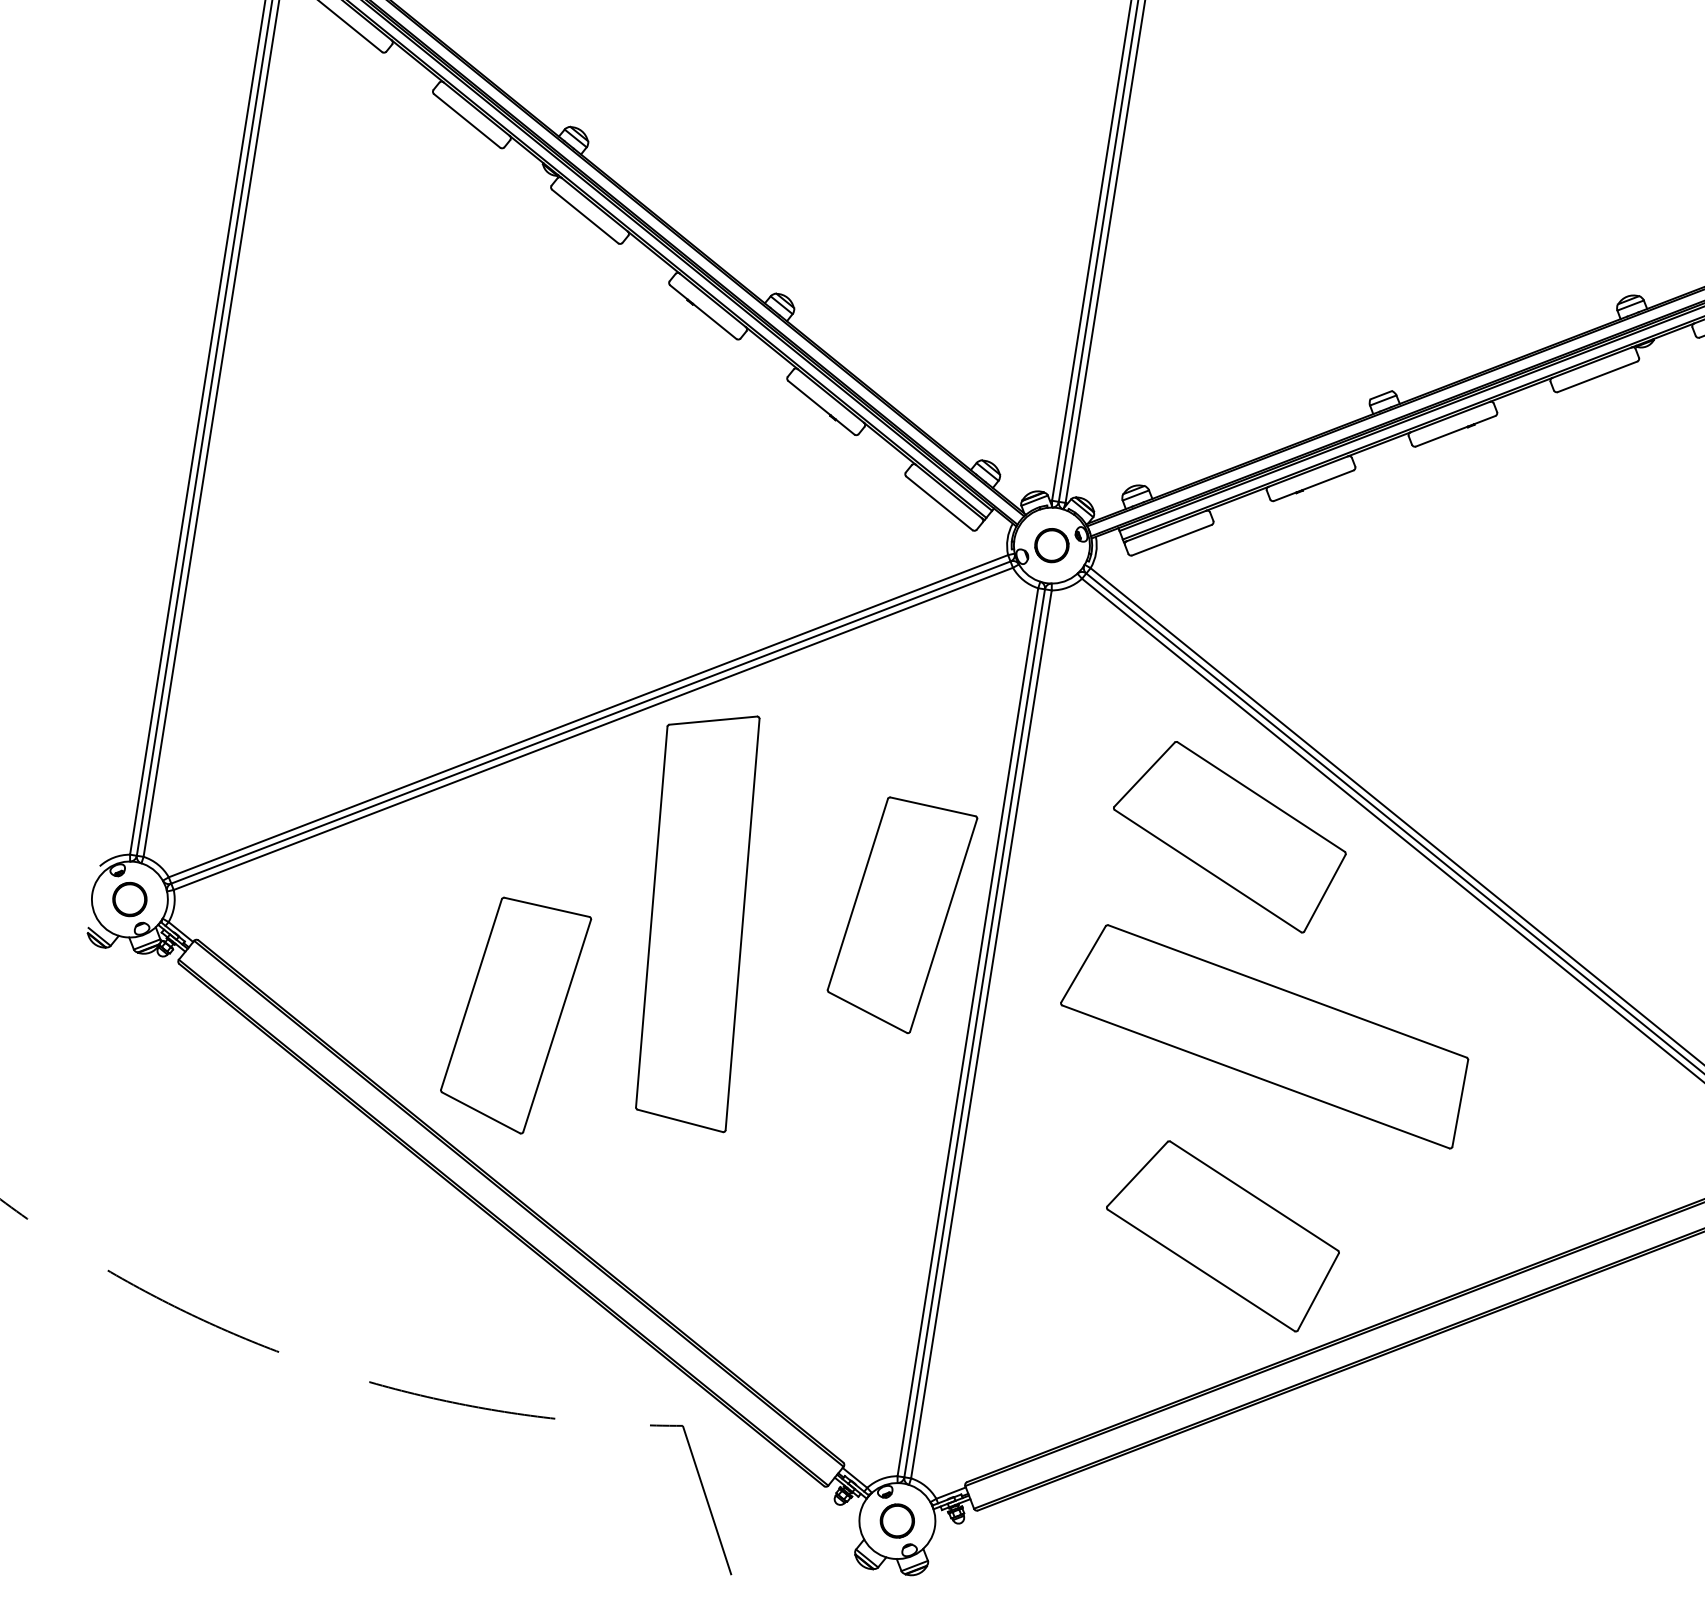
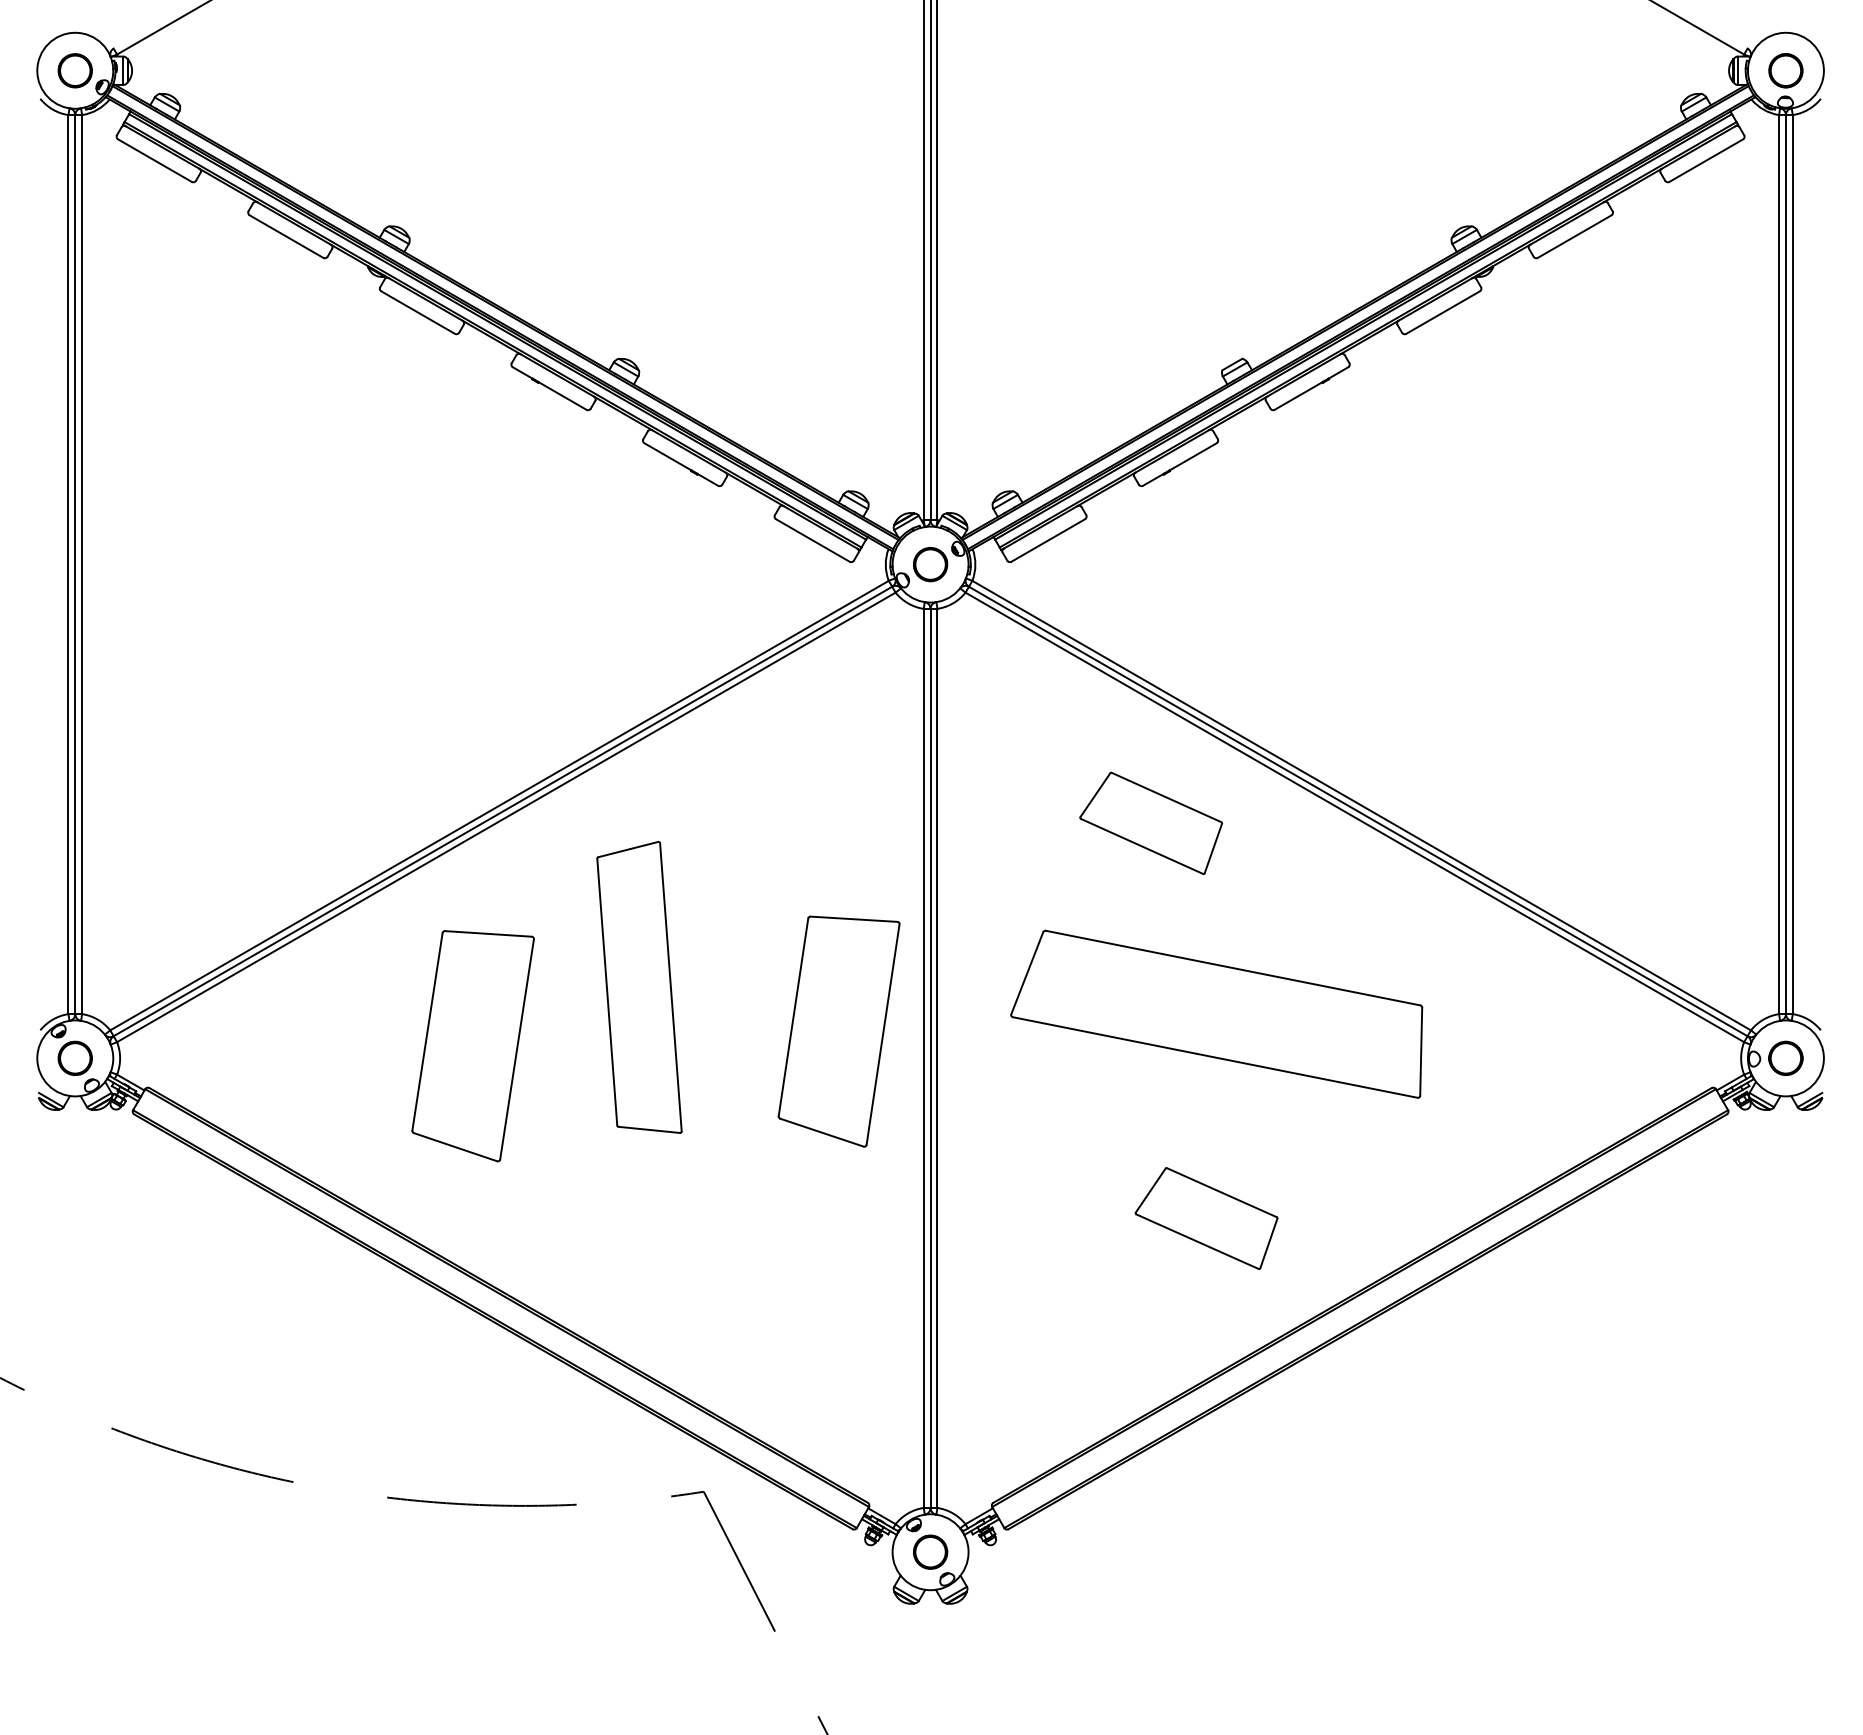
part: (1229, 835) -> (1151, 823), size x0.6
part: (900, 915) -> (838, 1031), moved
part: (698, 917) -> (639, 987), size x0.7
part: (513, 1016) -> (472, 1046), moved
part: (1222, 1234) -> (1206, 1218), size x0.6

